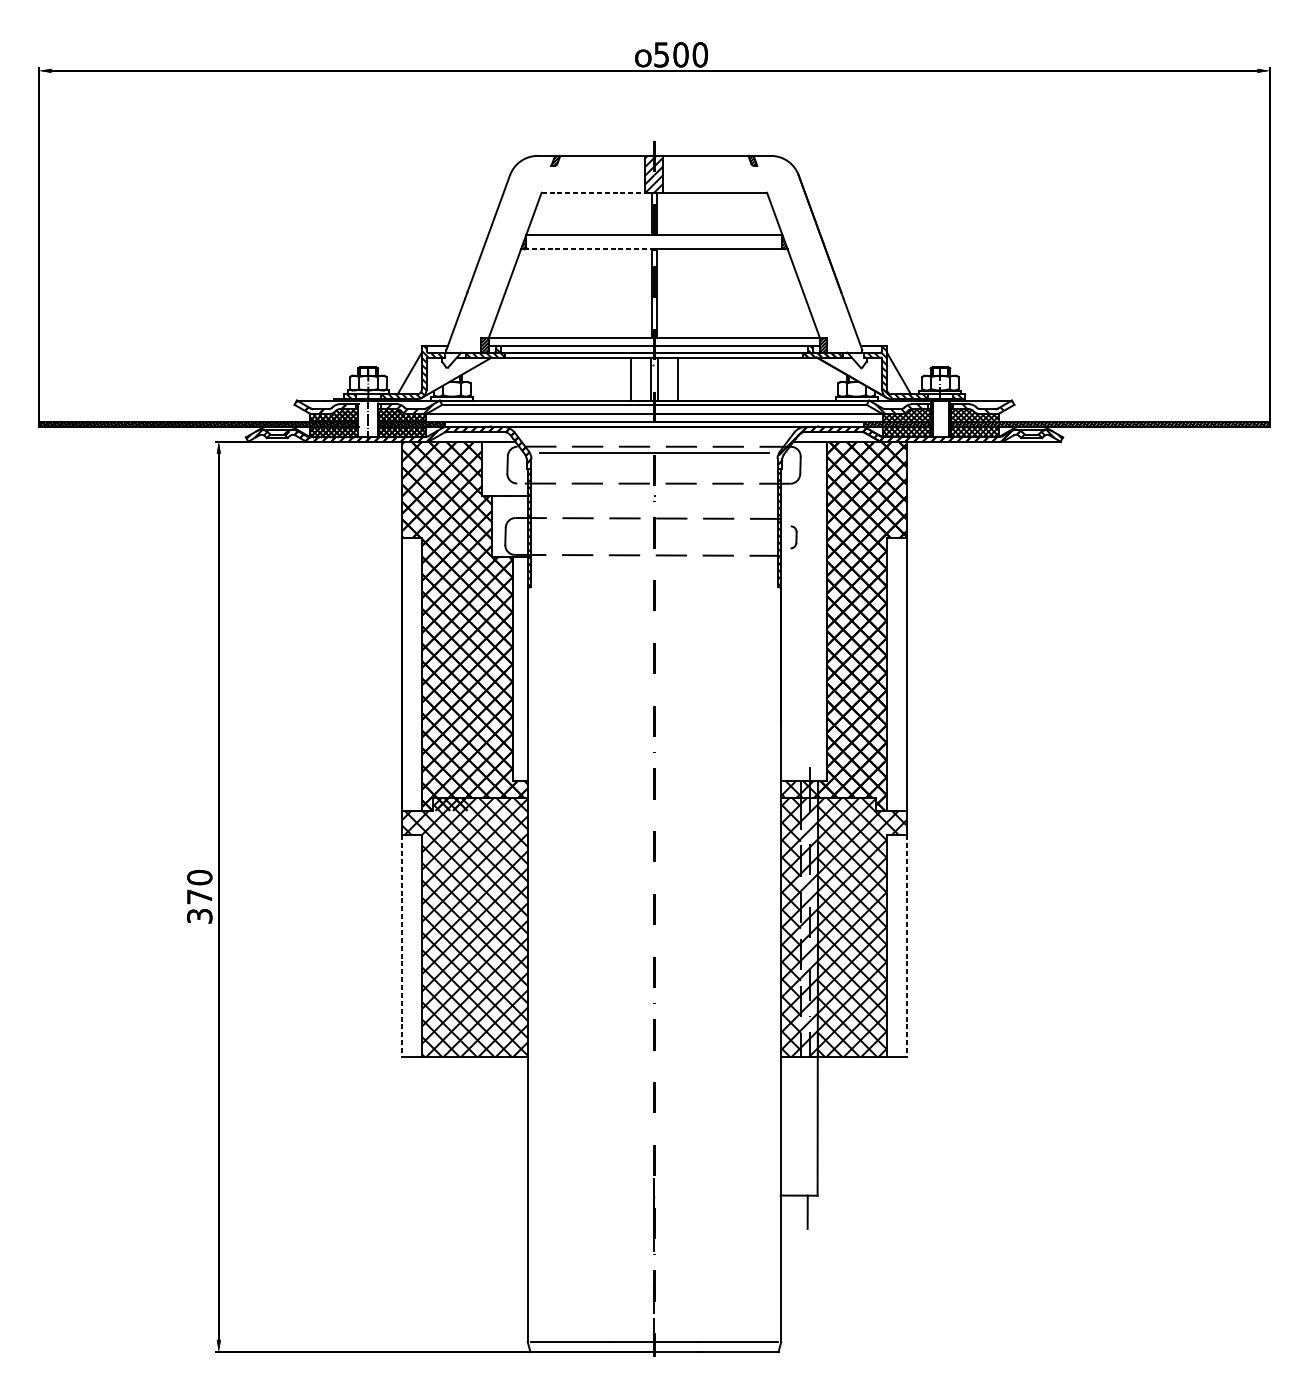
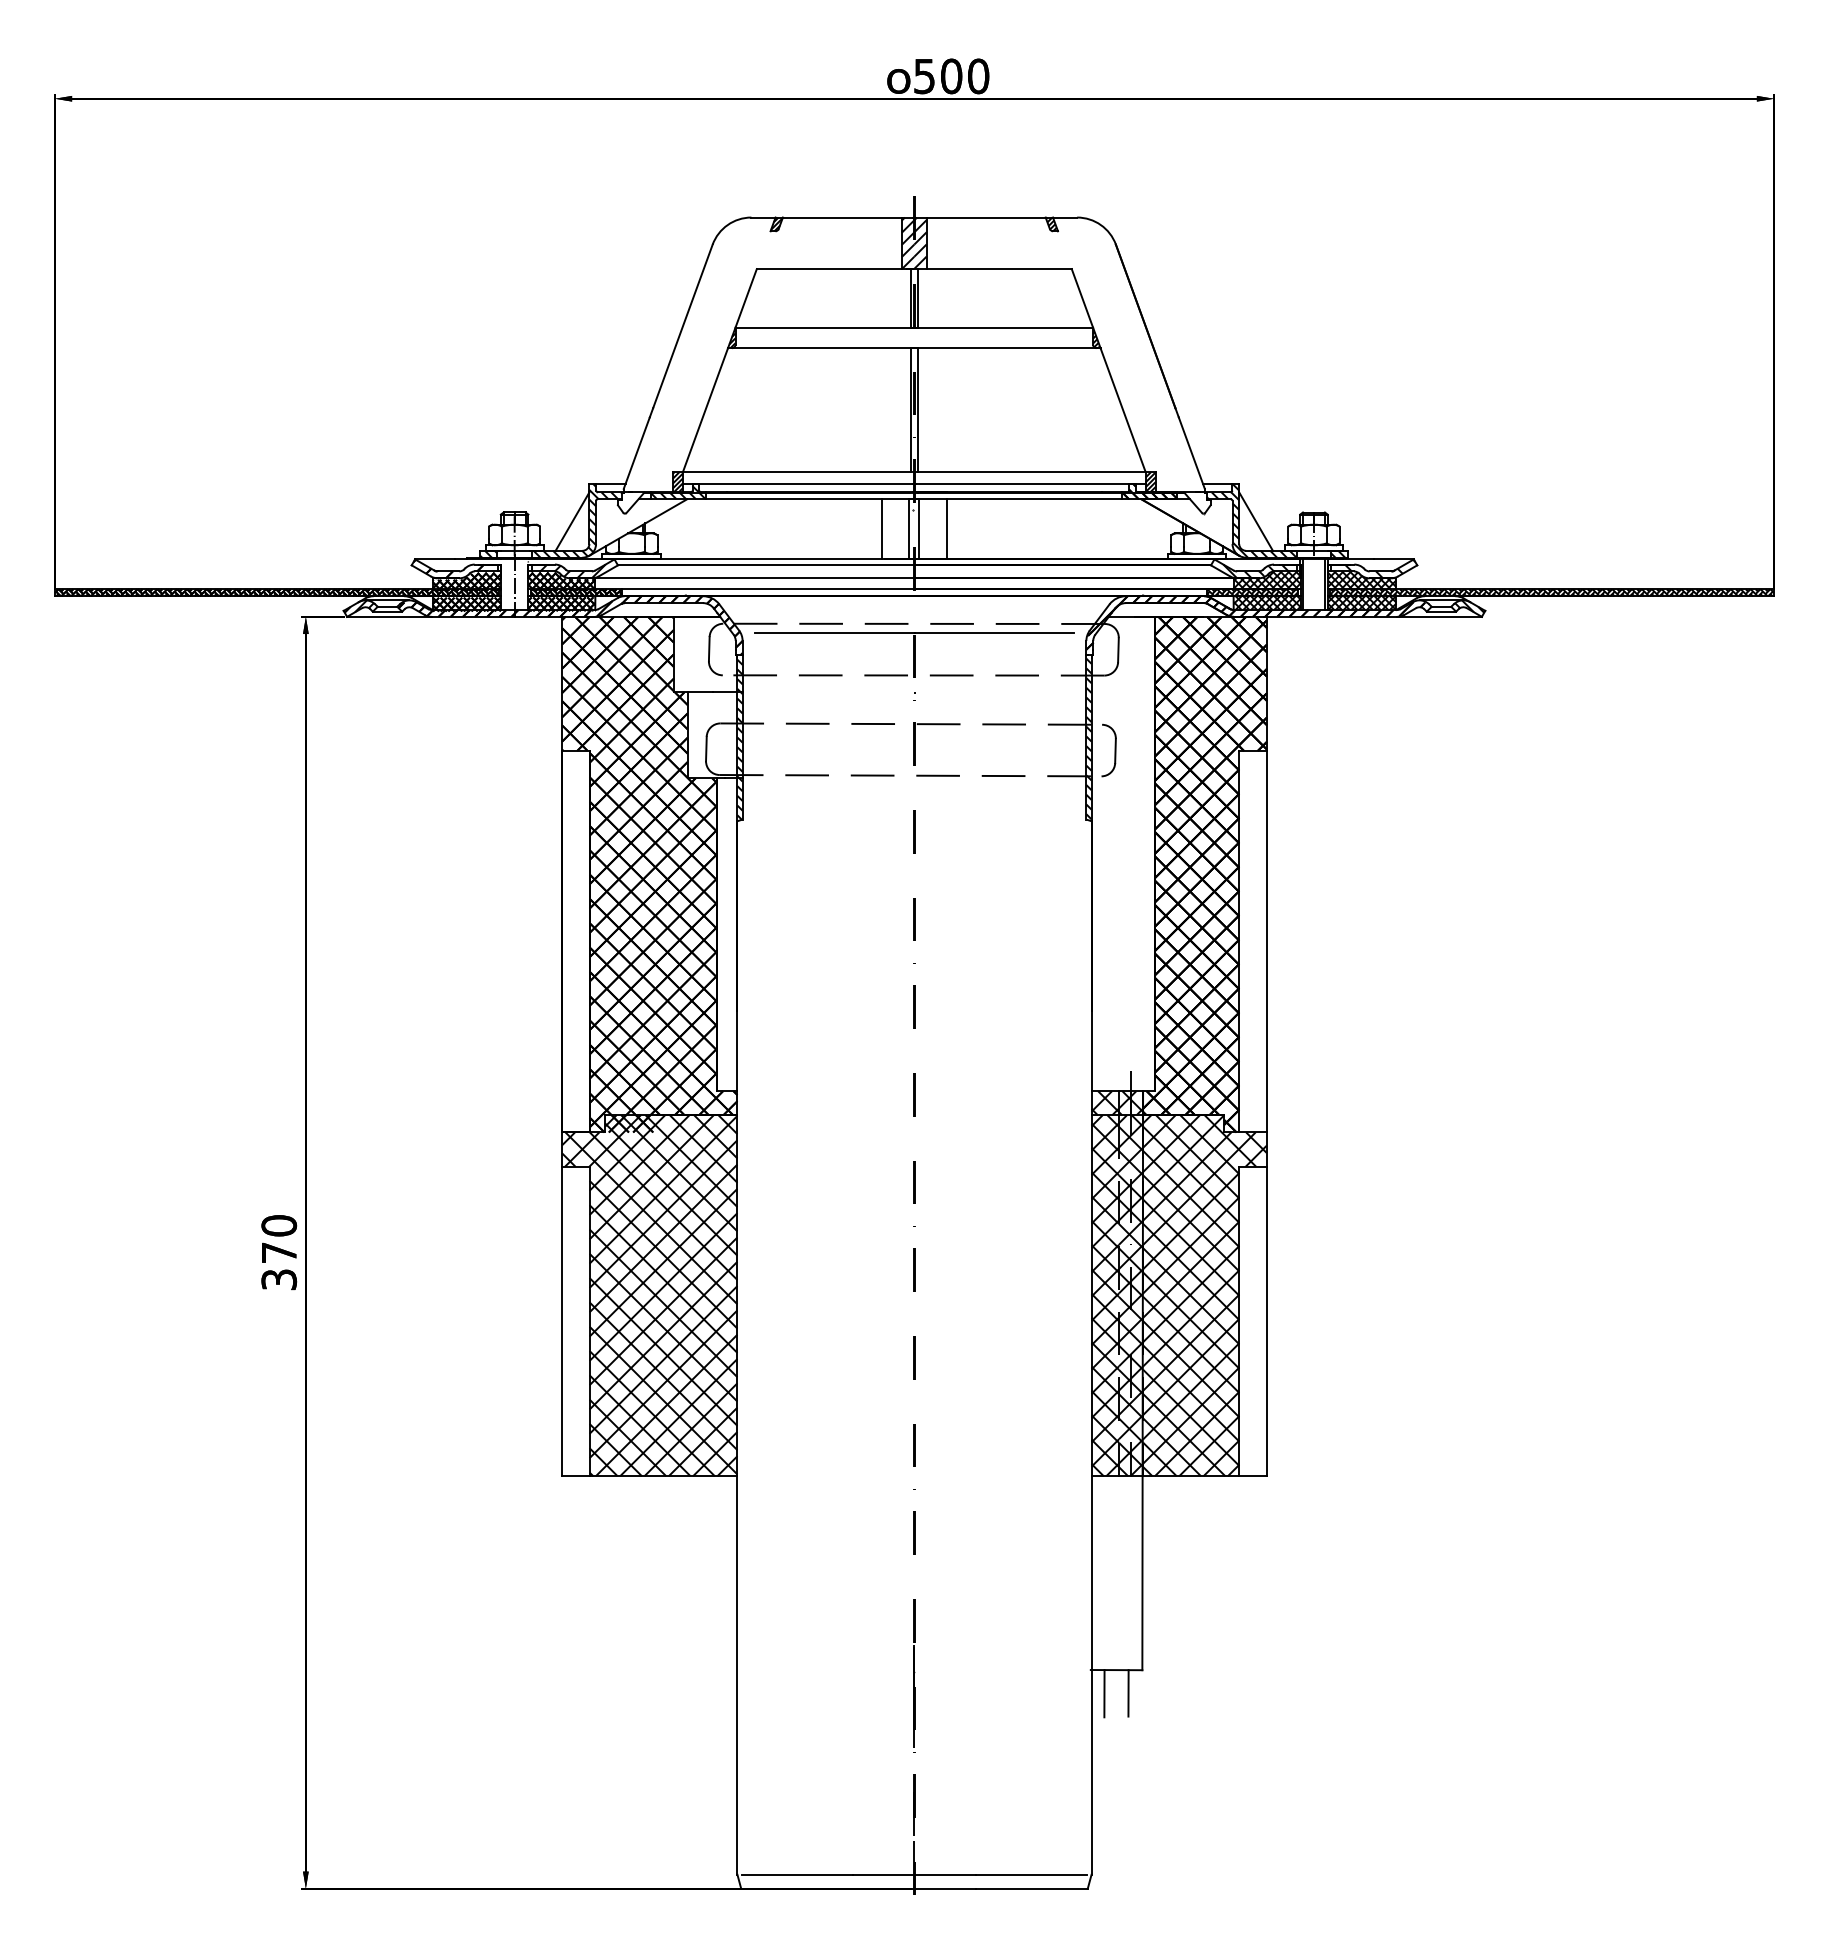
line: (593, 193) -> (829, 269), dashed -> solid
line: (587, 249) -> (821, 348), dashed -> solid
part: (793, 537) -> (1108, 750), size x1.67
hatch: (809, 927) -> (1131, 1295), added
line: (402, 946) -> (562, 1321), dashed -> solid
line: (906, 946) -> (1266, 1321), dashed -> solid
line: (790, 1212) -> (1104, 1693), added

